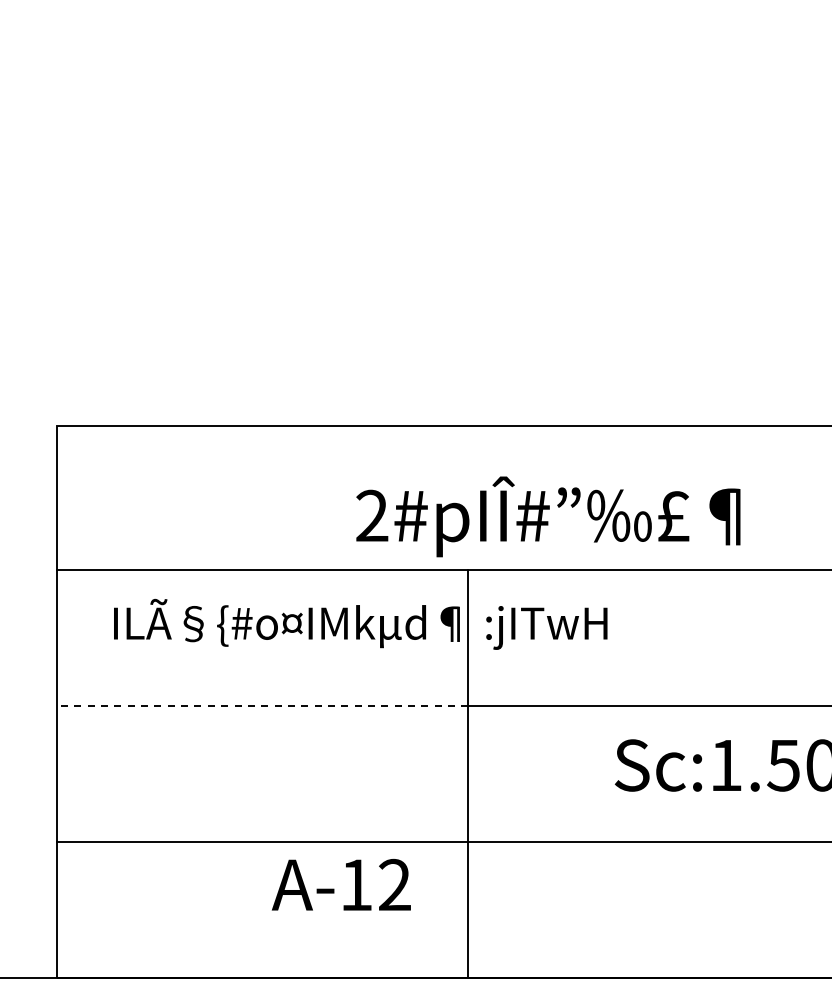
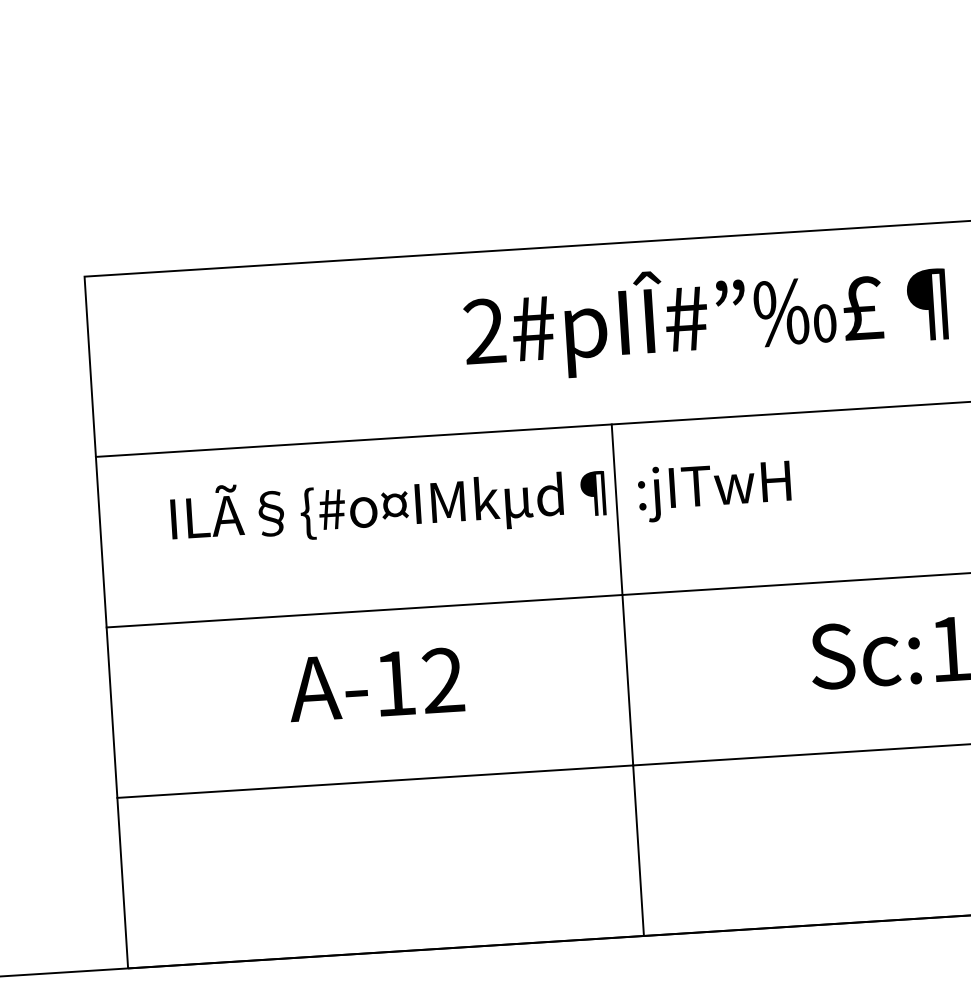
text: (548, 516) -> (705, 318), moved
line: (262, 706) -> (364, 611), dashed -> solid
text: (340, 884) -> (375, 684), moved

